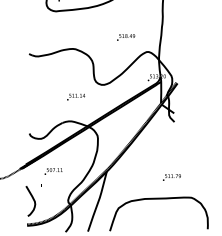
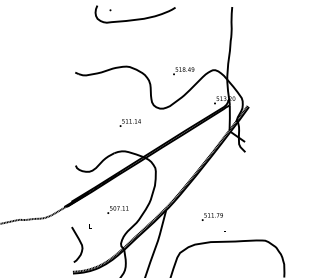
text: (125, 37) -> (183, 71), moved
text: (53, 171) -> (117, 209), moved
text: (171, 177) -> (211, 216), moved

